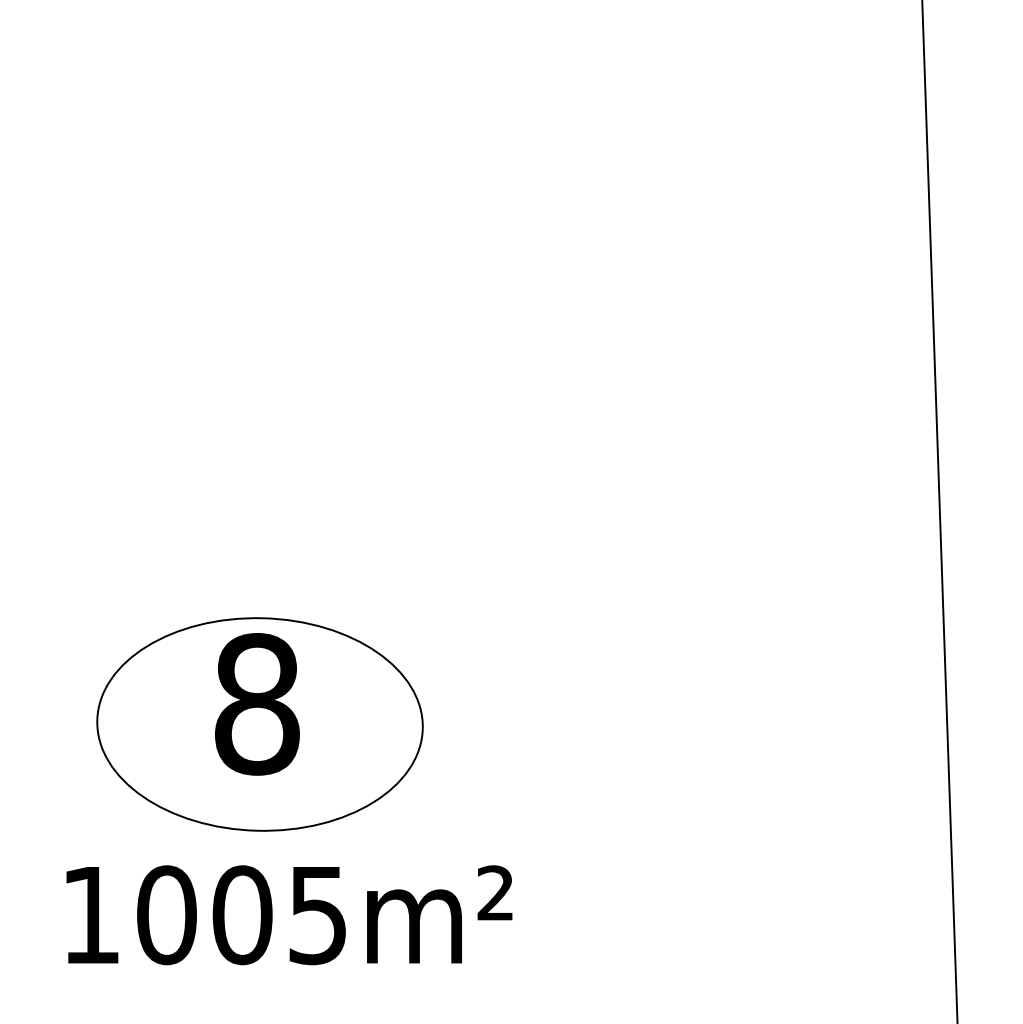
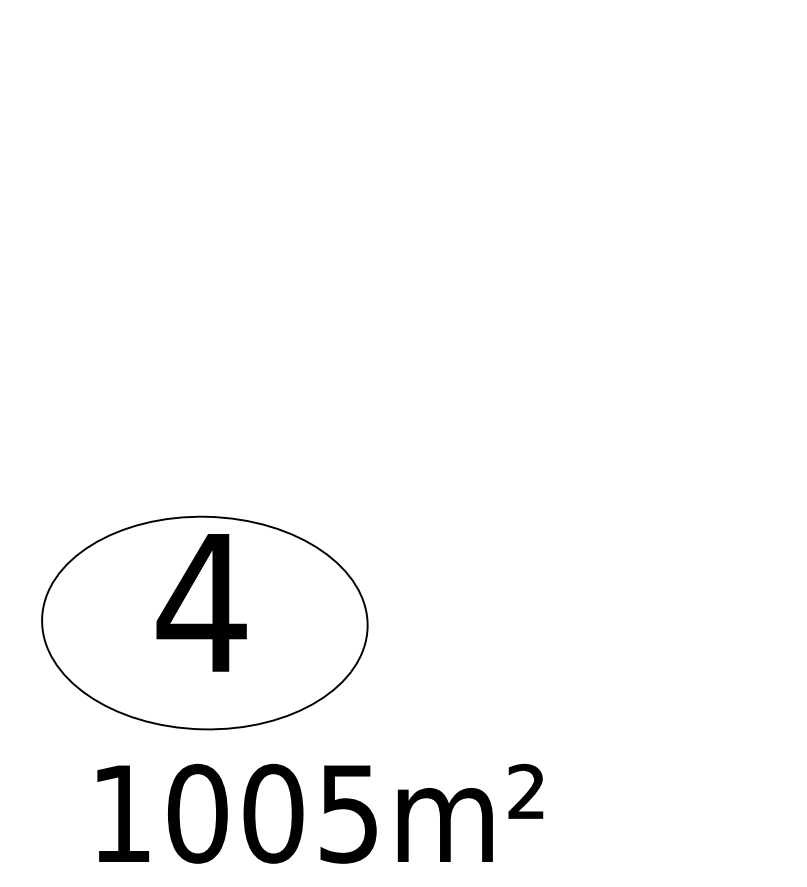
text: (256, 704) -> (201, 603), 8 -> 4
text: (289, 915) -> (320, 814), moved

